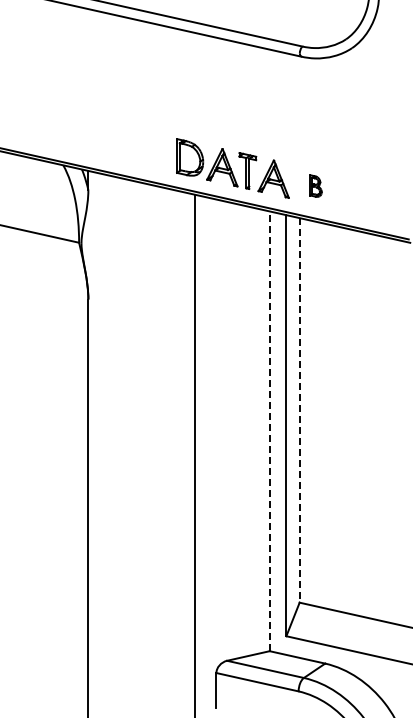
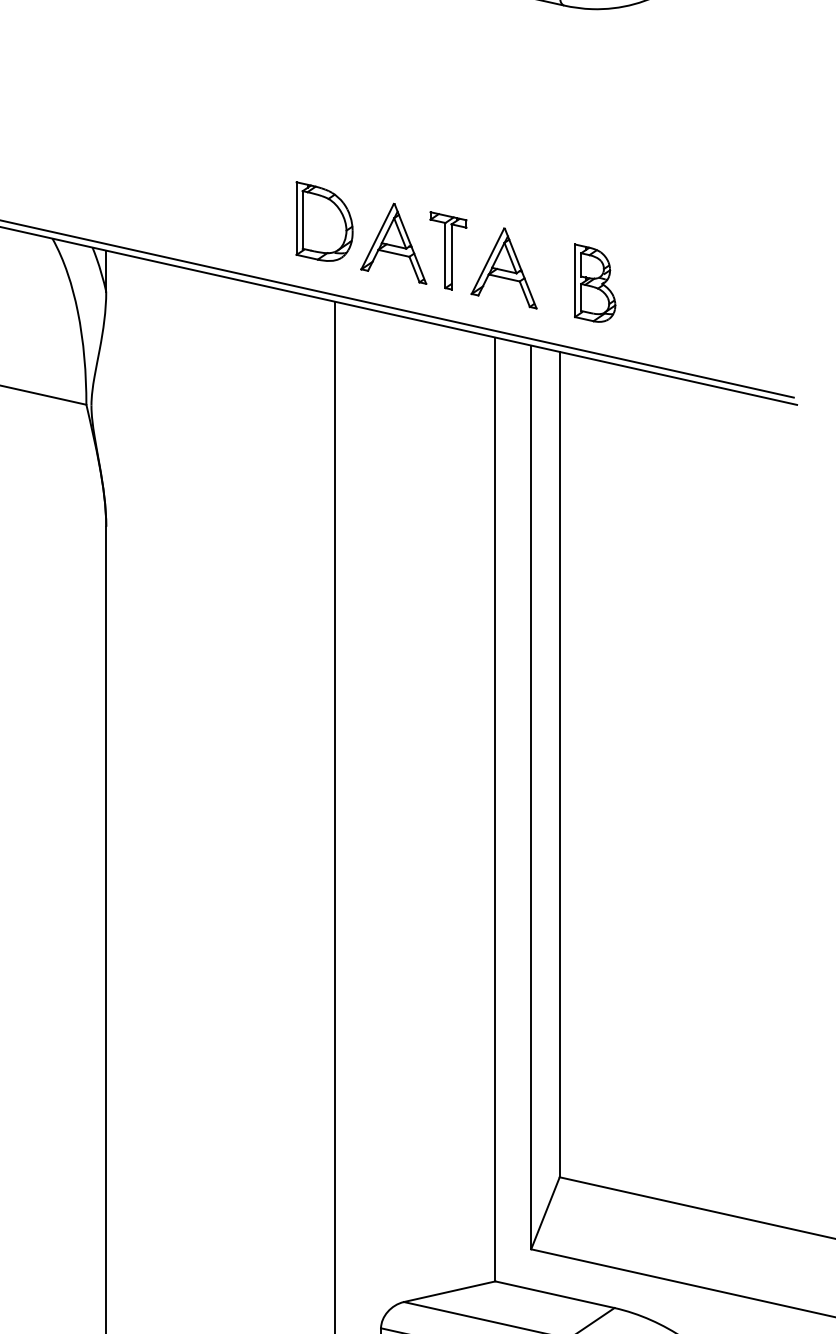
part: (315, 185) -> (593, 281), size x1.67
line: (299, 410) -> (559, 764), dashed -> solid
line: (269, 431) -> (494, 809), dashed -> solid

